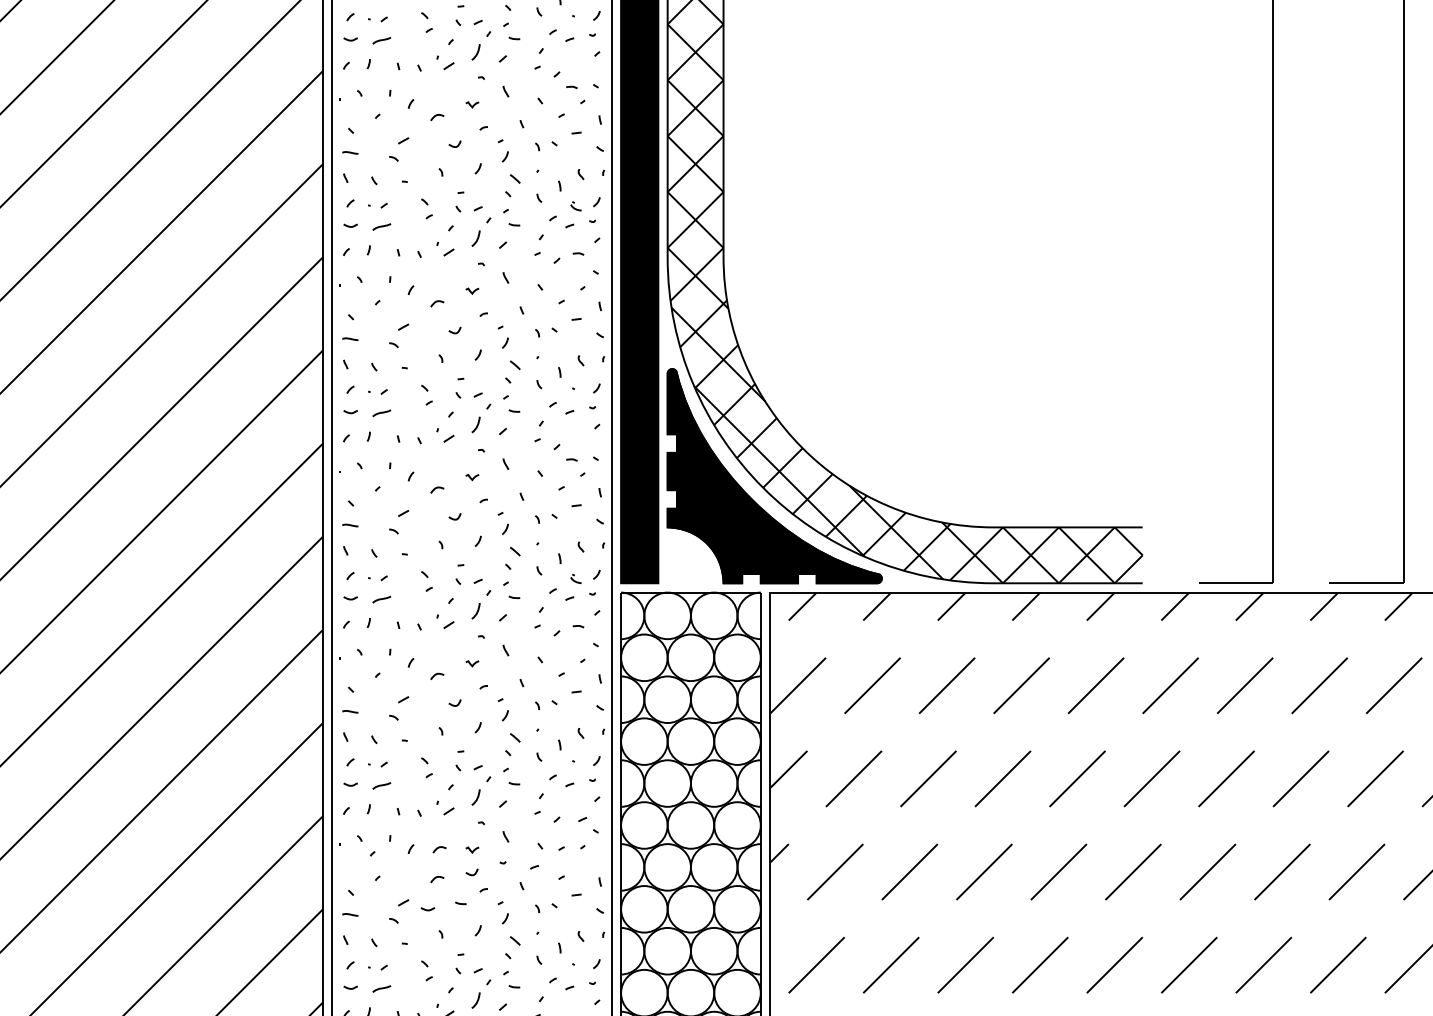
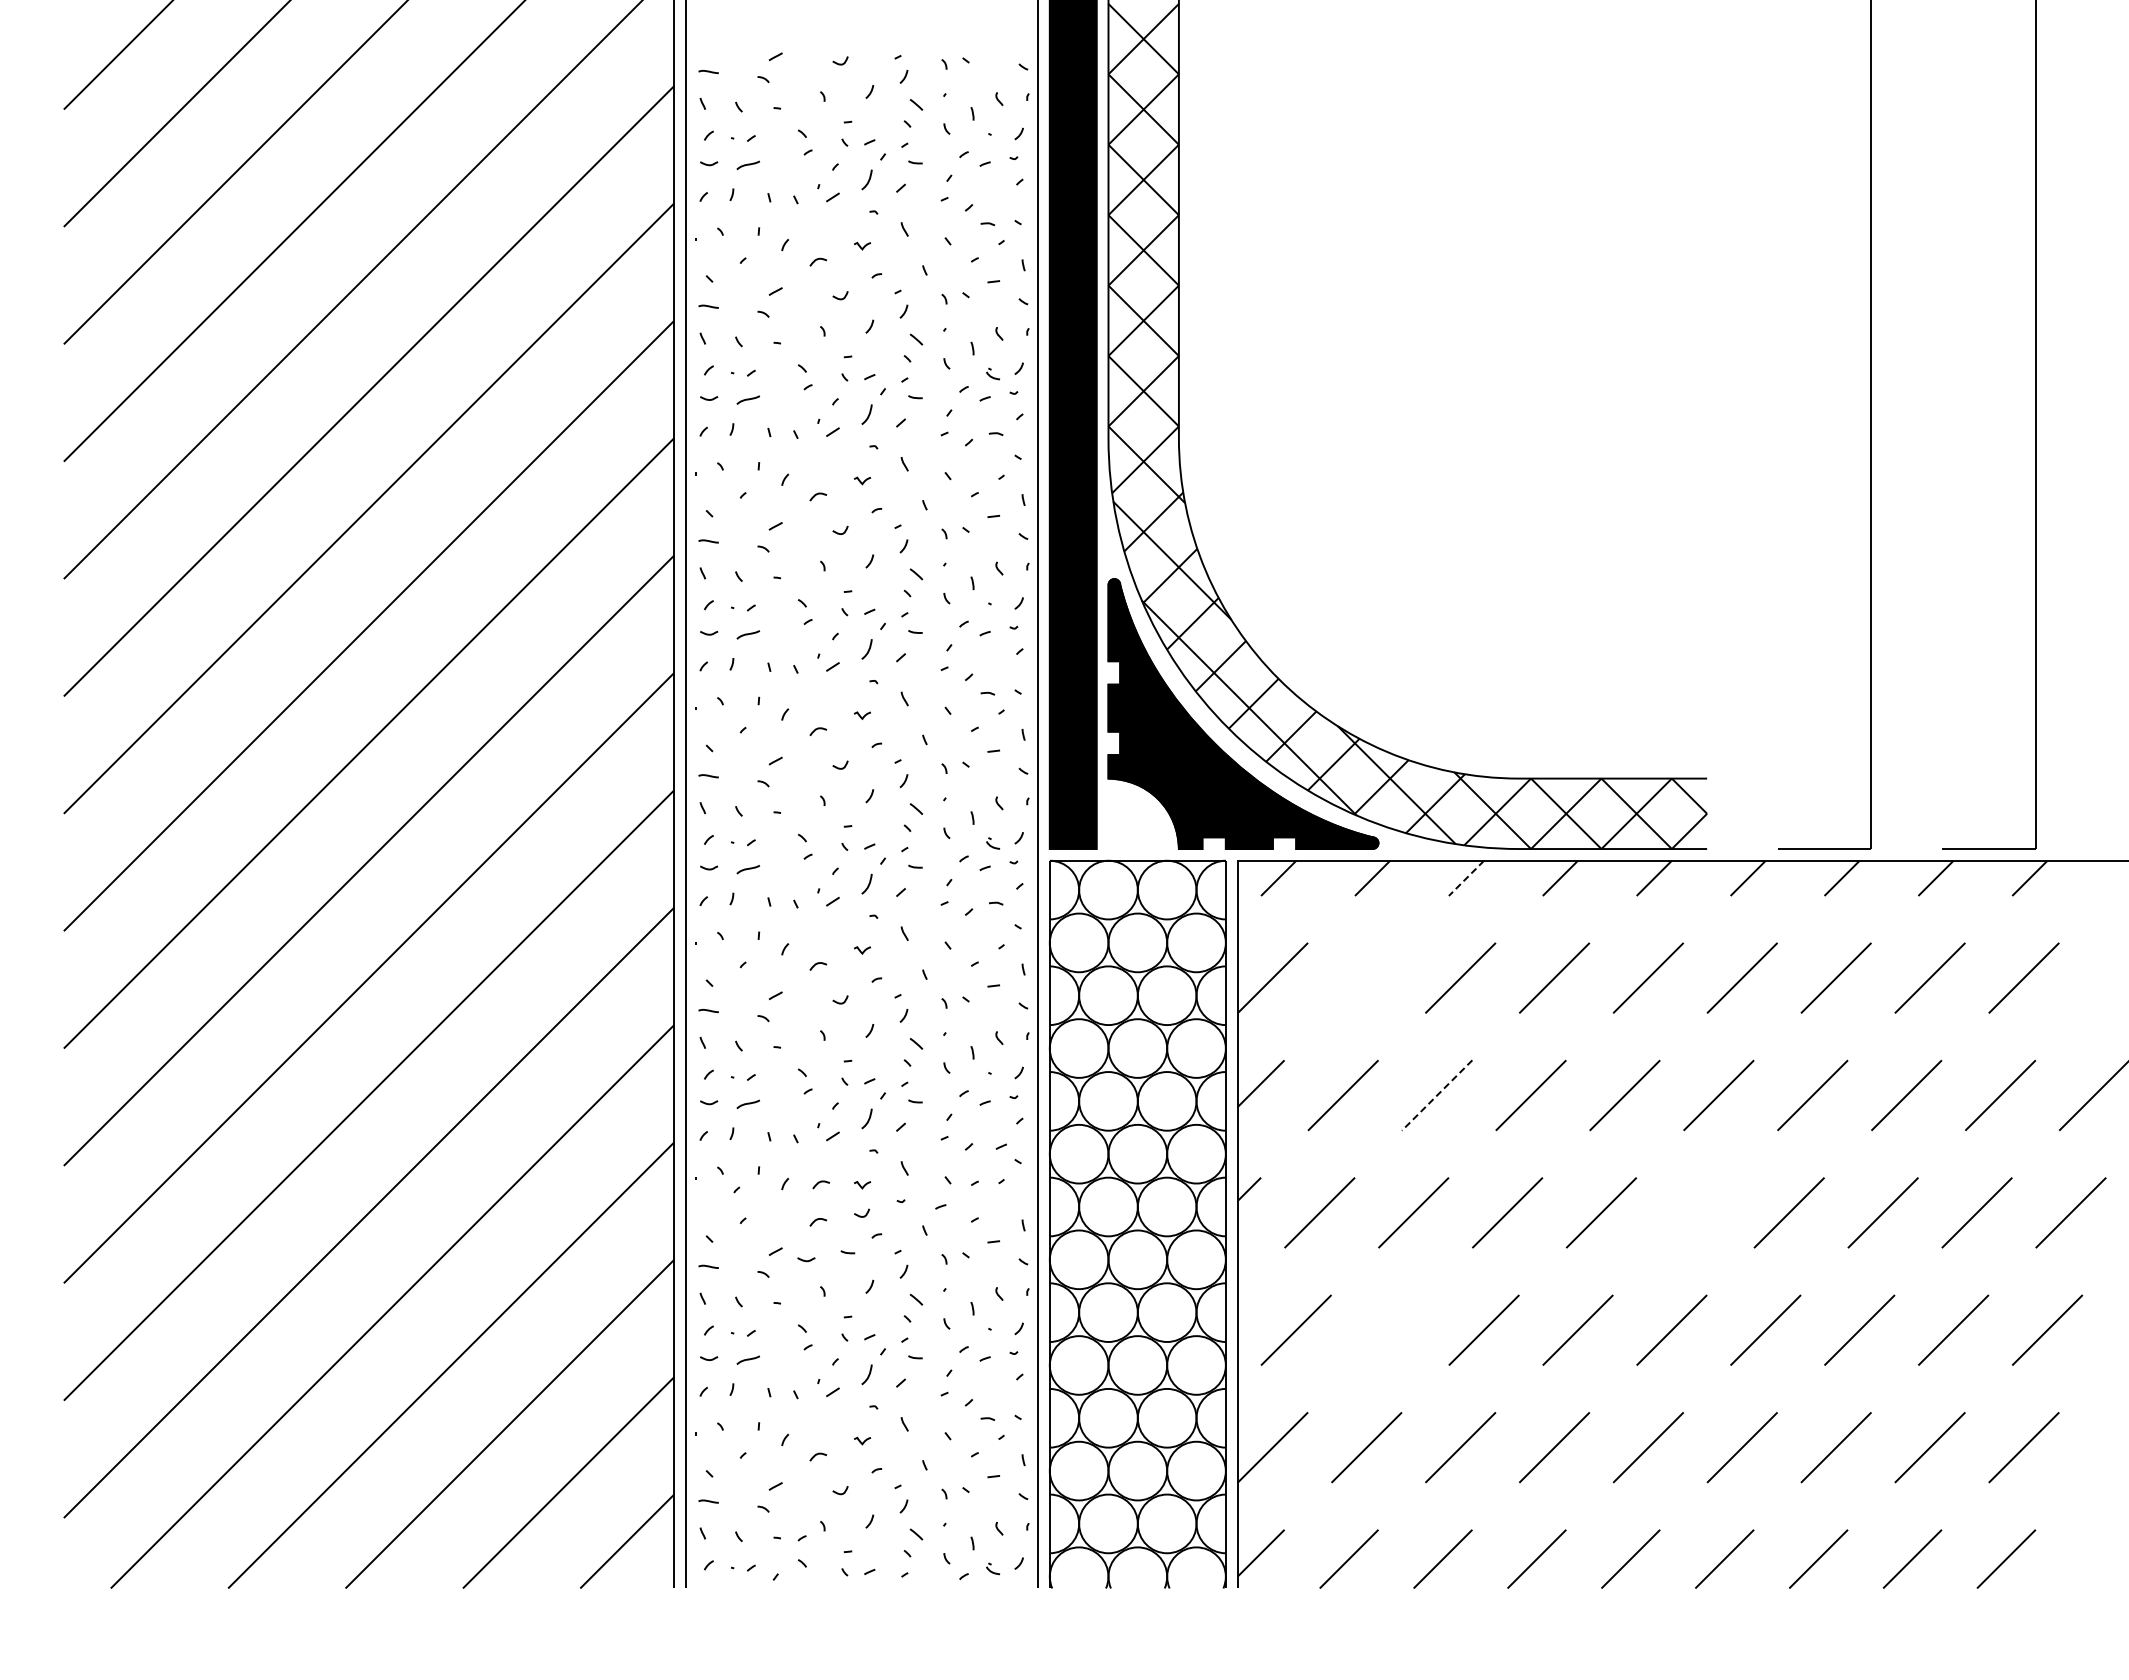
line: (951, 606) -> (1466, 878), solid -> dashed
line: (872, 685) -> (1366, 977), removed
line: (928, 778) -> (1437, 1095), solid -> dashed
line: (1132, 871) -> (1694, 1212), removed
line: (890, 964) -> (1389, 1329), removed

